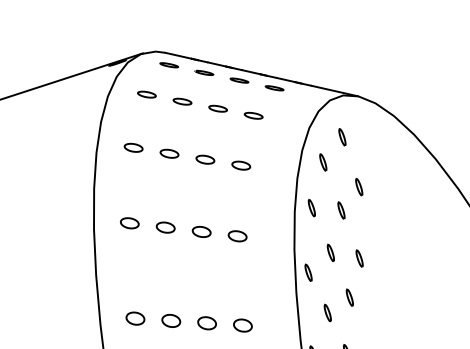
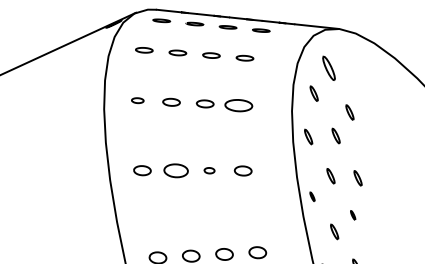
part: (342, 137) -> (329, 68), size x1.6
part: (133, 147) -> (137, 100), size x0.7
part: (241, 165) -> (239, 105), size x1.6
part: (165, 227) -> (175, 170), size x1.4
part: (201, 231) -> (209, 170), size x0.6
part: (308, 272) -> (312, 196), size x0.6
part: (349, 297) -> (352, 215), size x0.6

